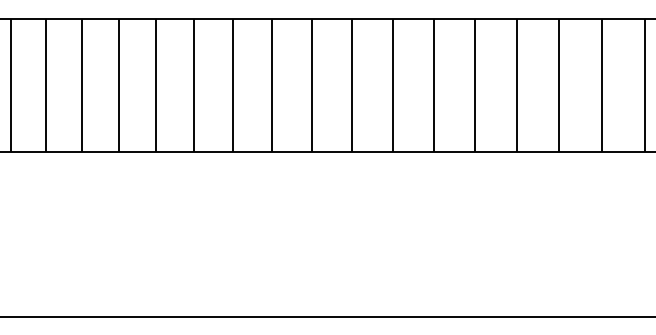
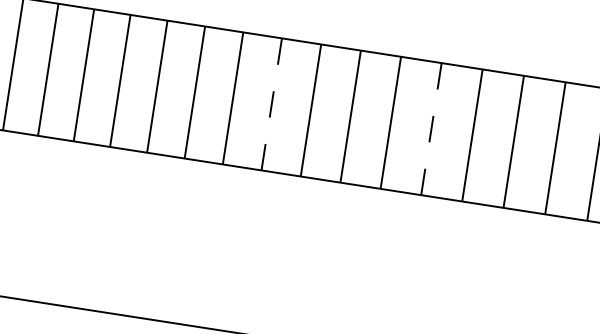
line: (272, 85) -> (272, 104), solid -> dashed
line: (433, 85) -> (431, 129), solid -> dashed

